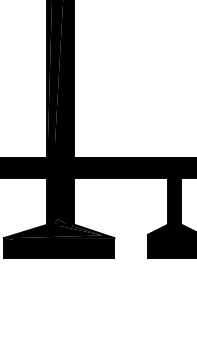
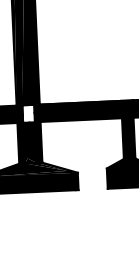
fill: (60, 167) -> (28, 113), removed

